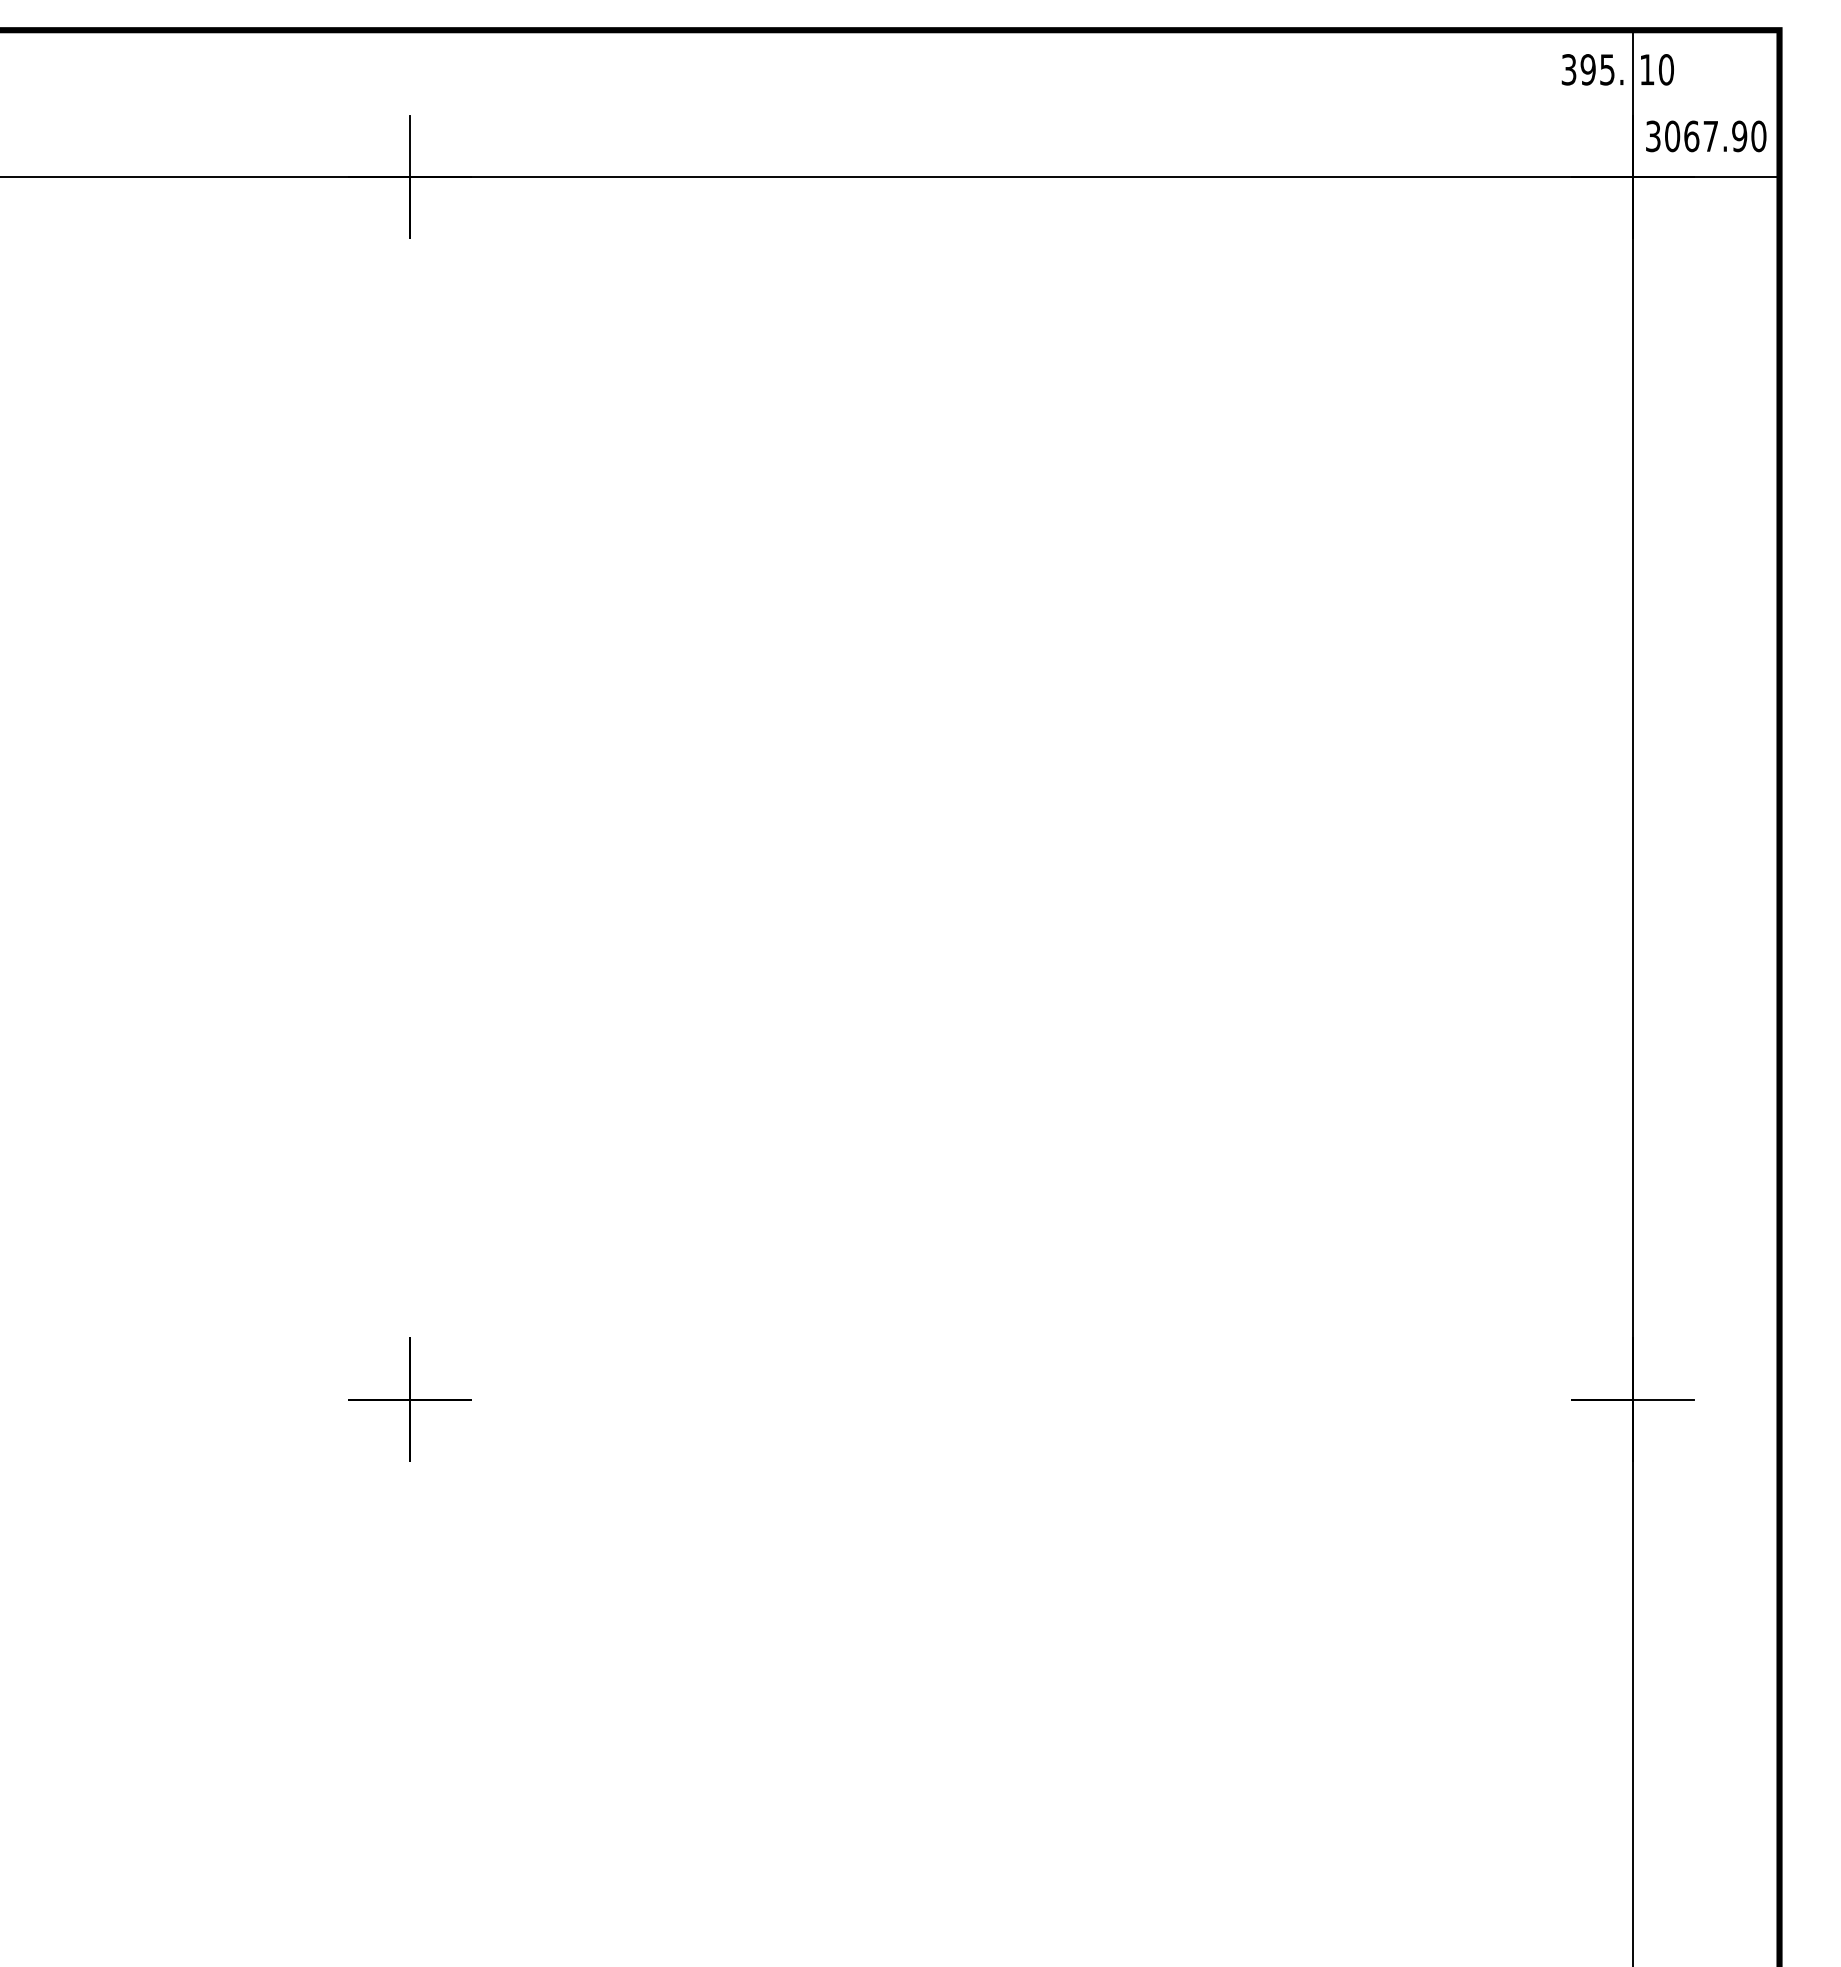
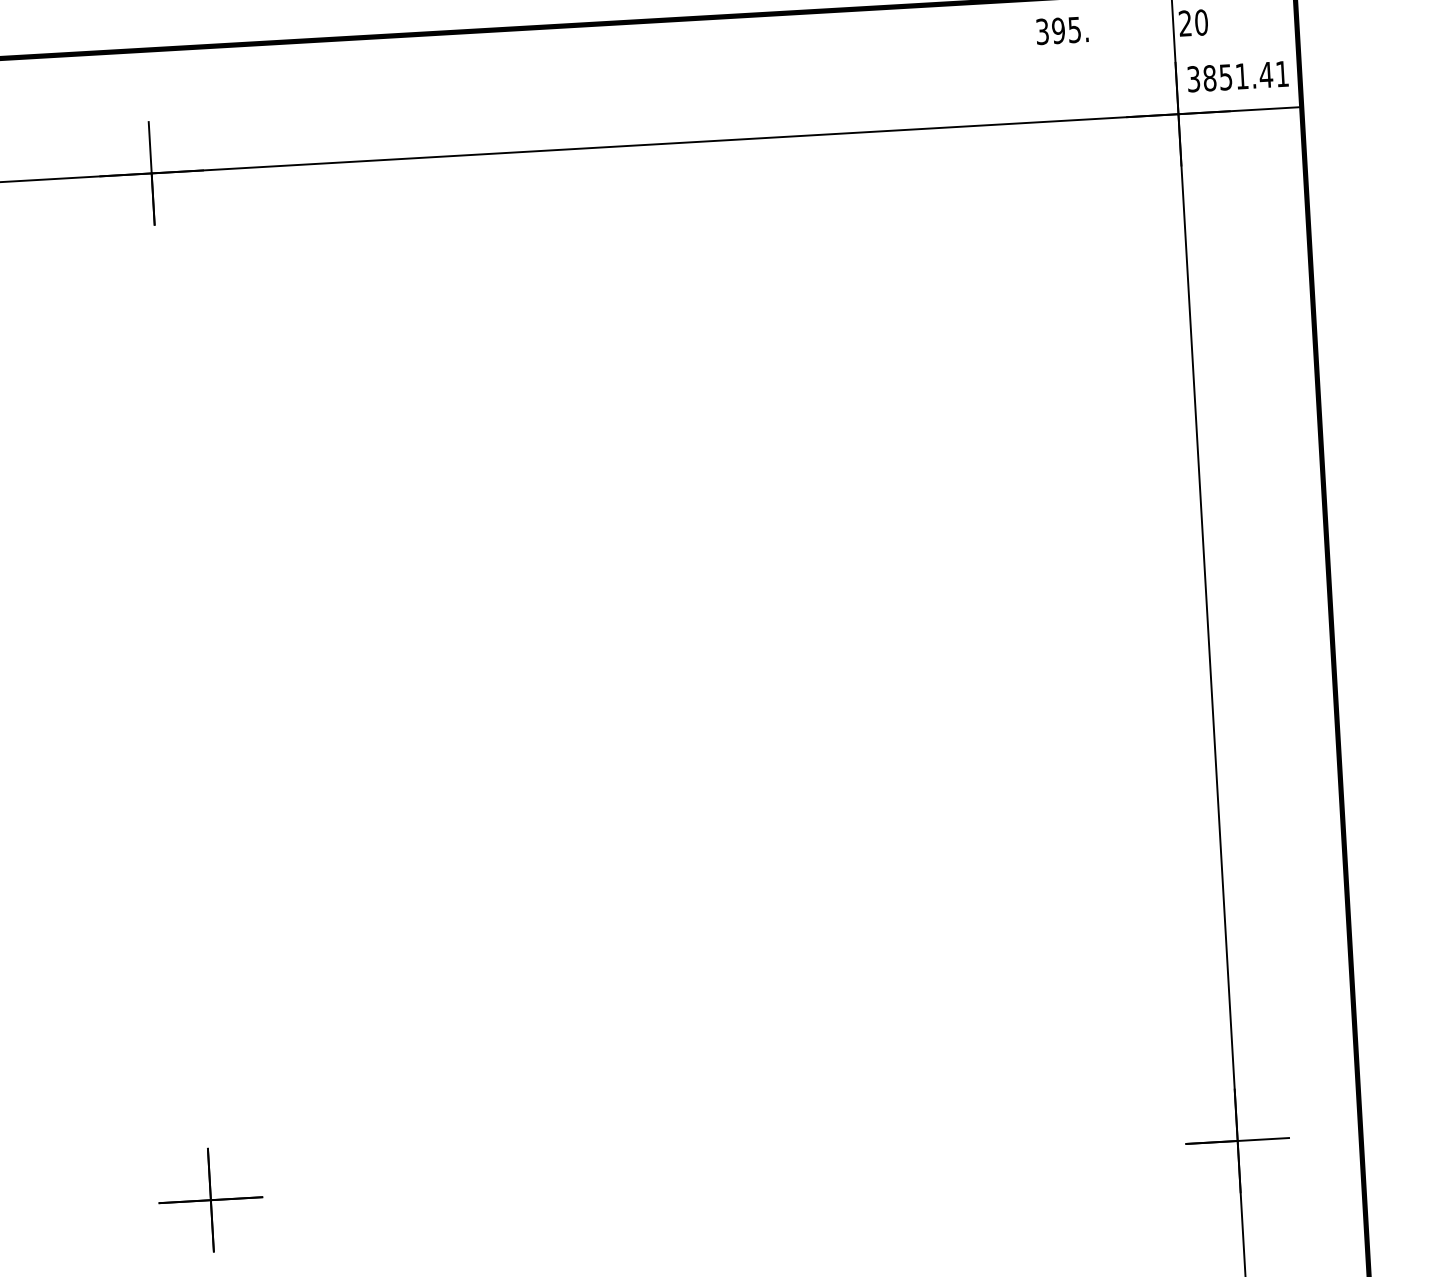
text: (1592, 69) -> (1062, 30), moved
text: (1647, 69) -> (1185, 23), 10 -> 20
text: (1715, 136) -> (1245, 76), 3067.90 -> 3851.41

